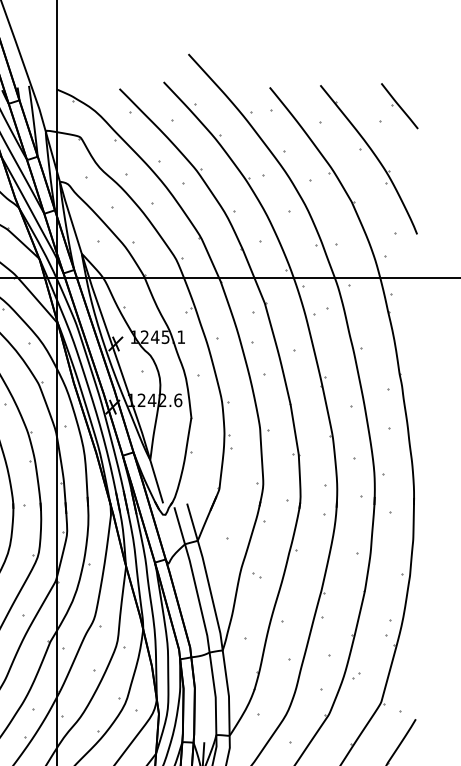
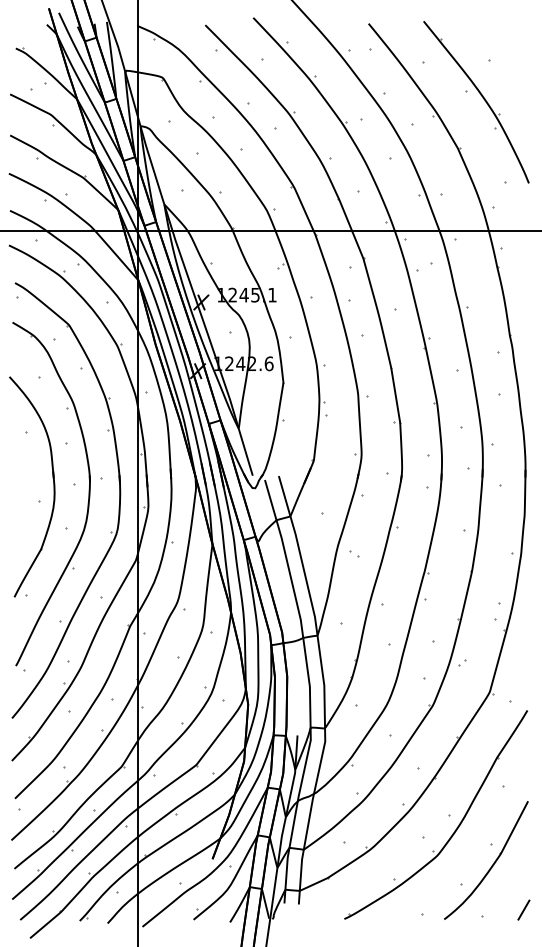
part: (399, 105) -> (509, 43), removed

